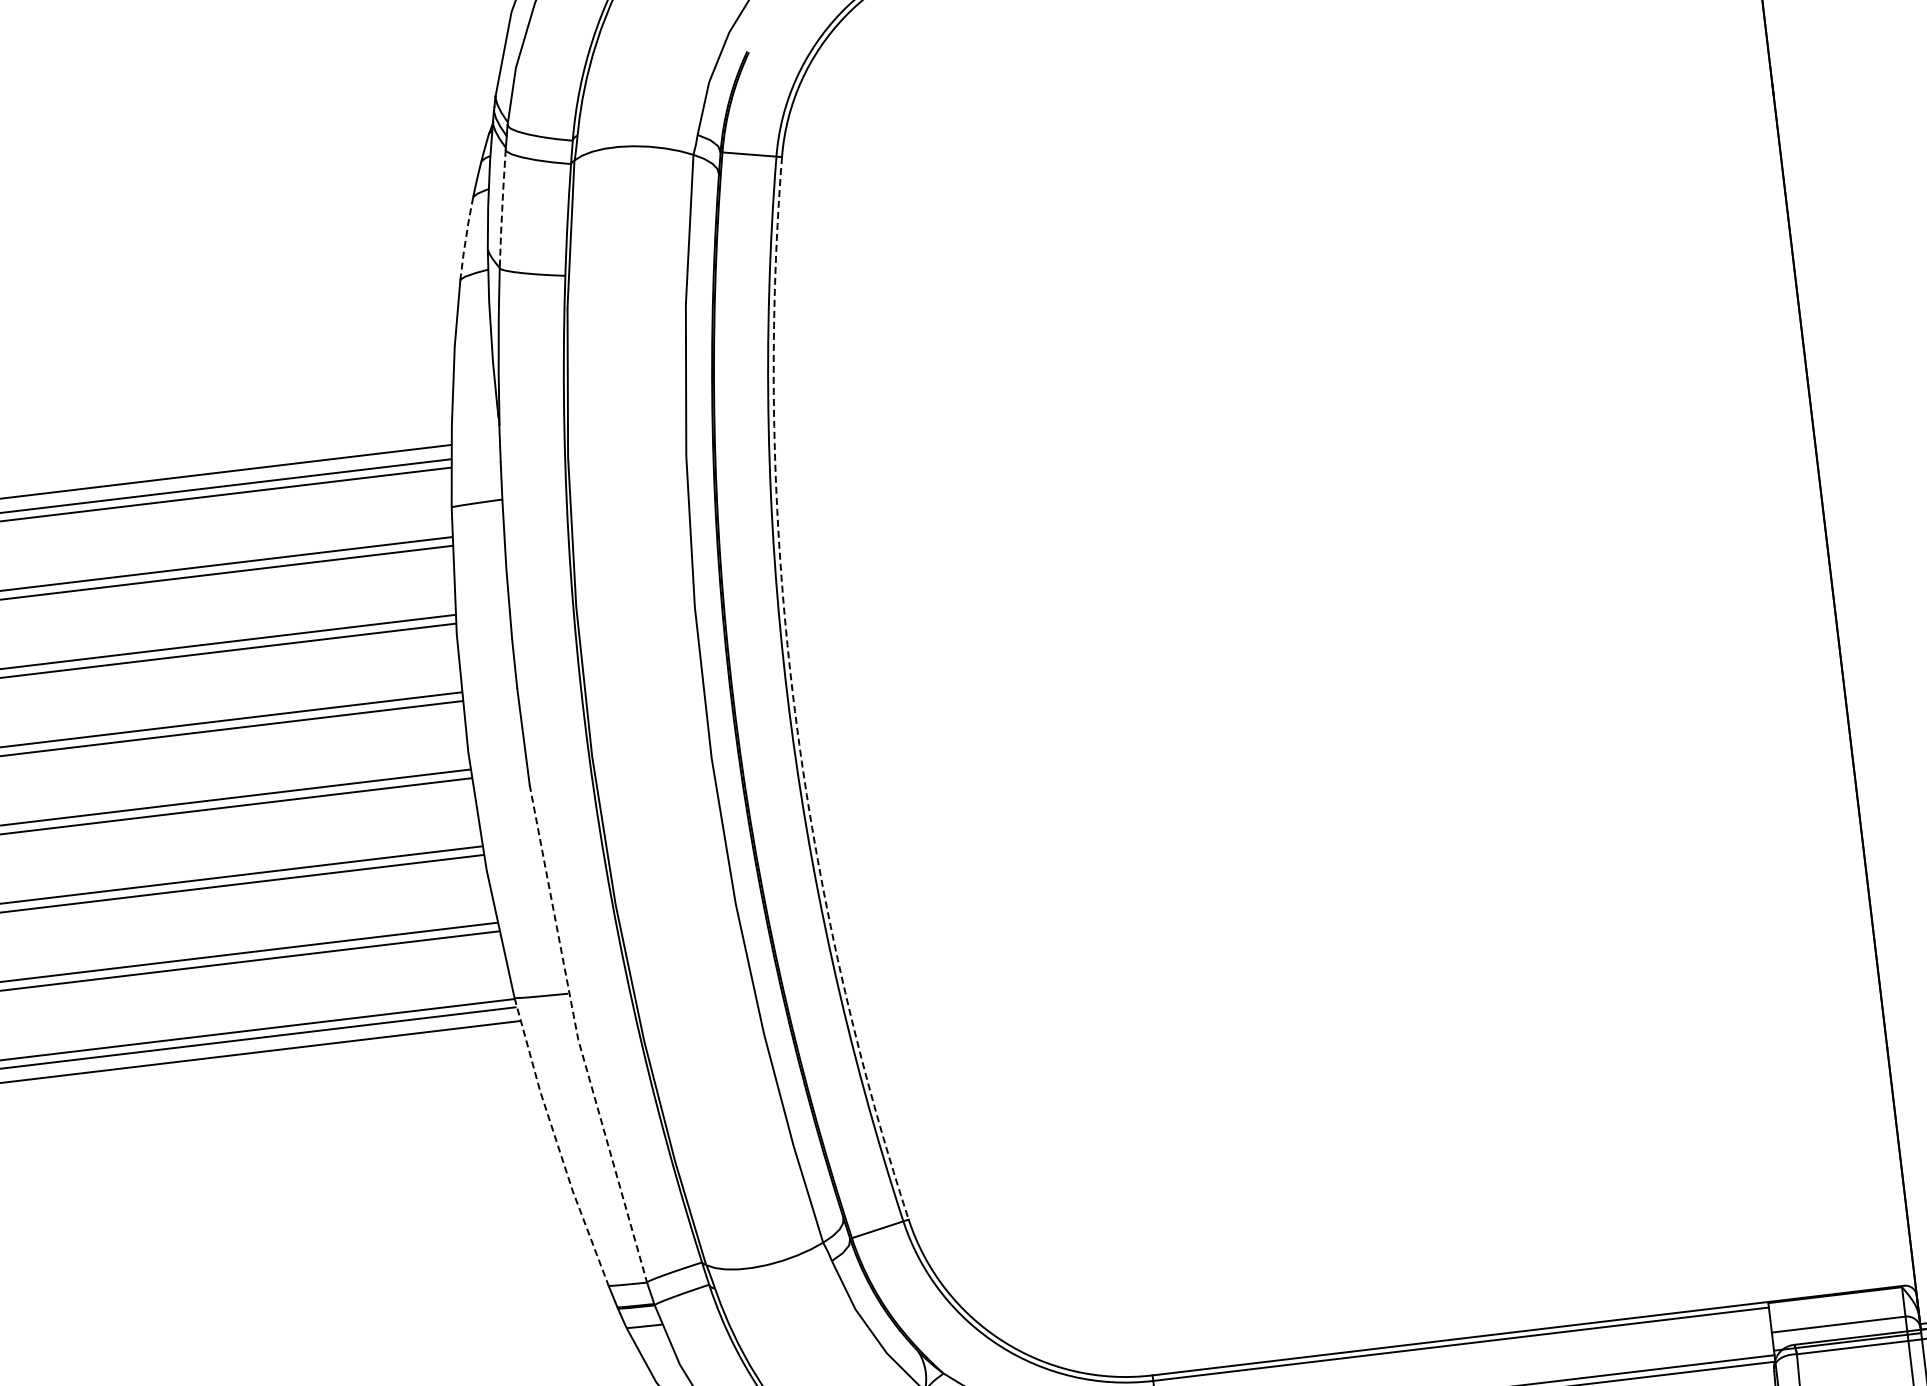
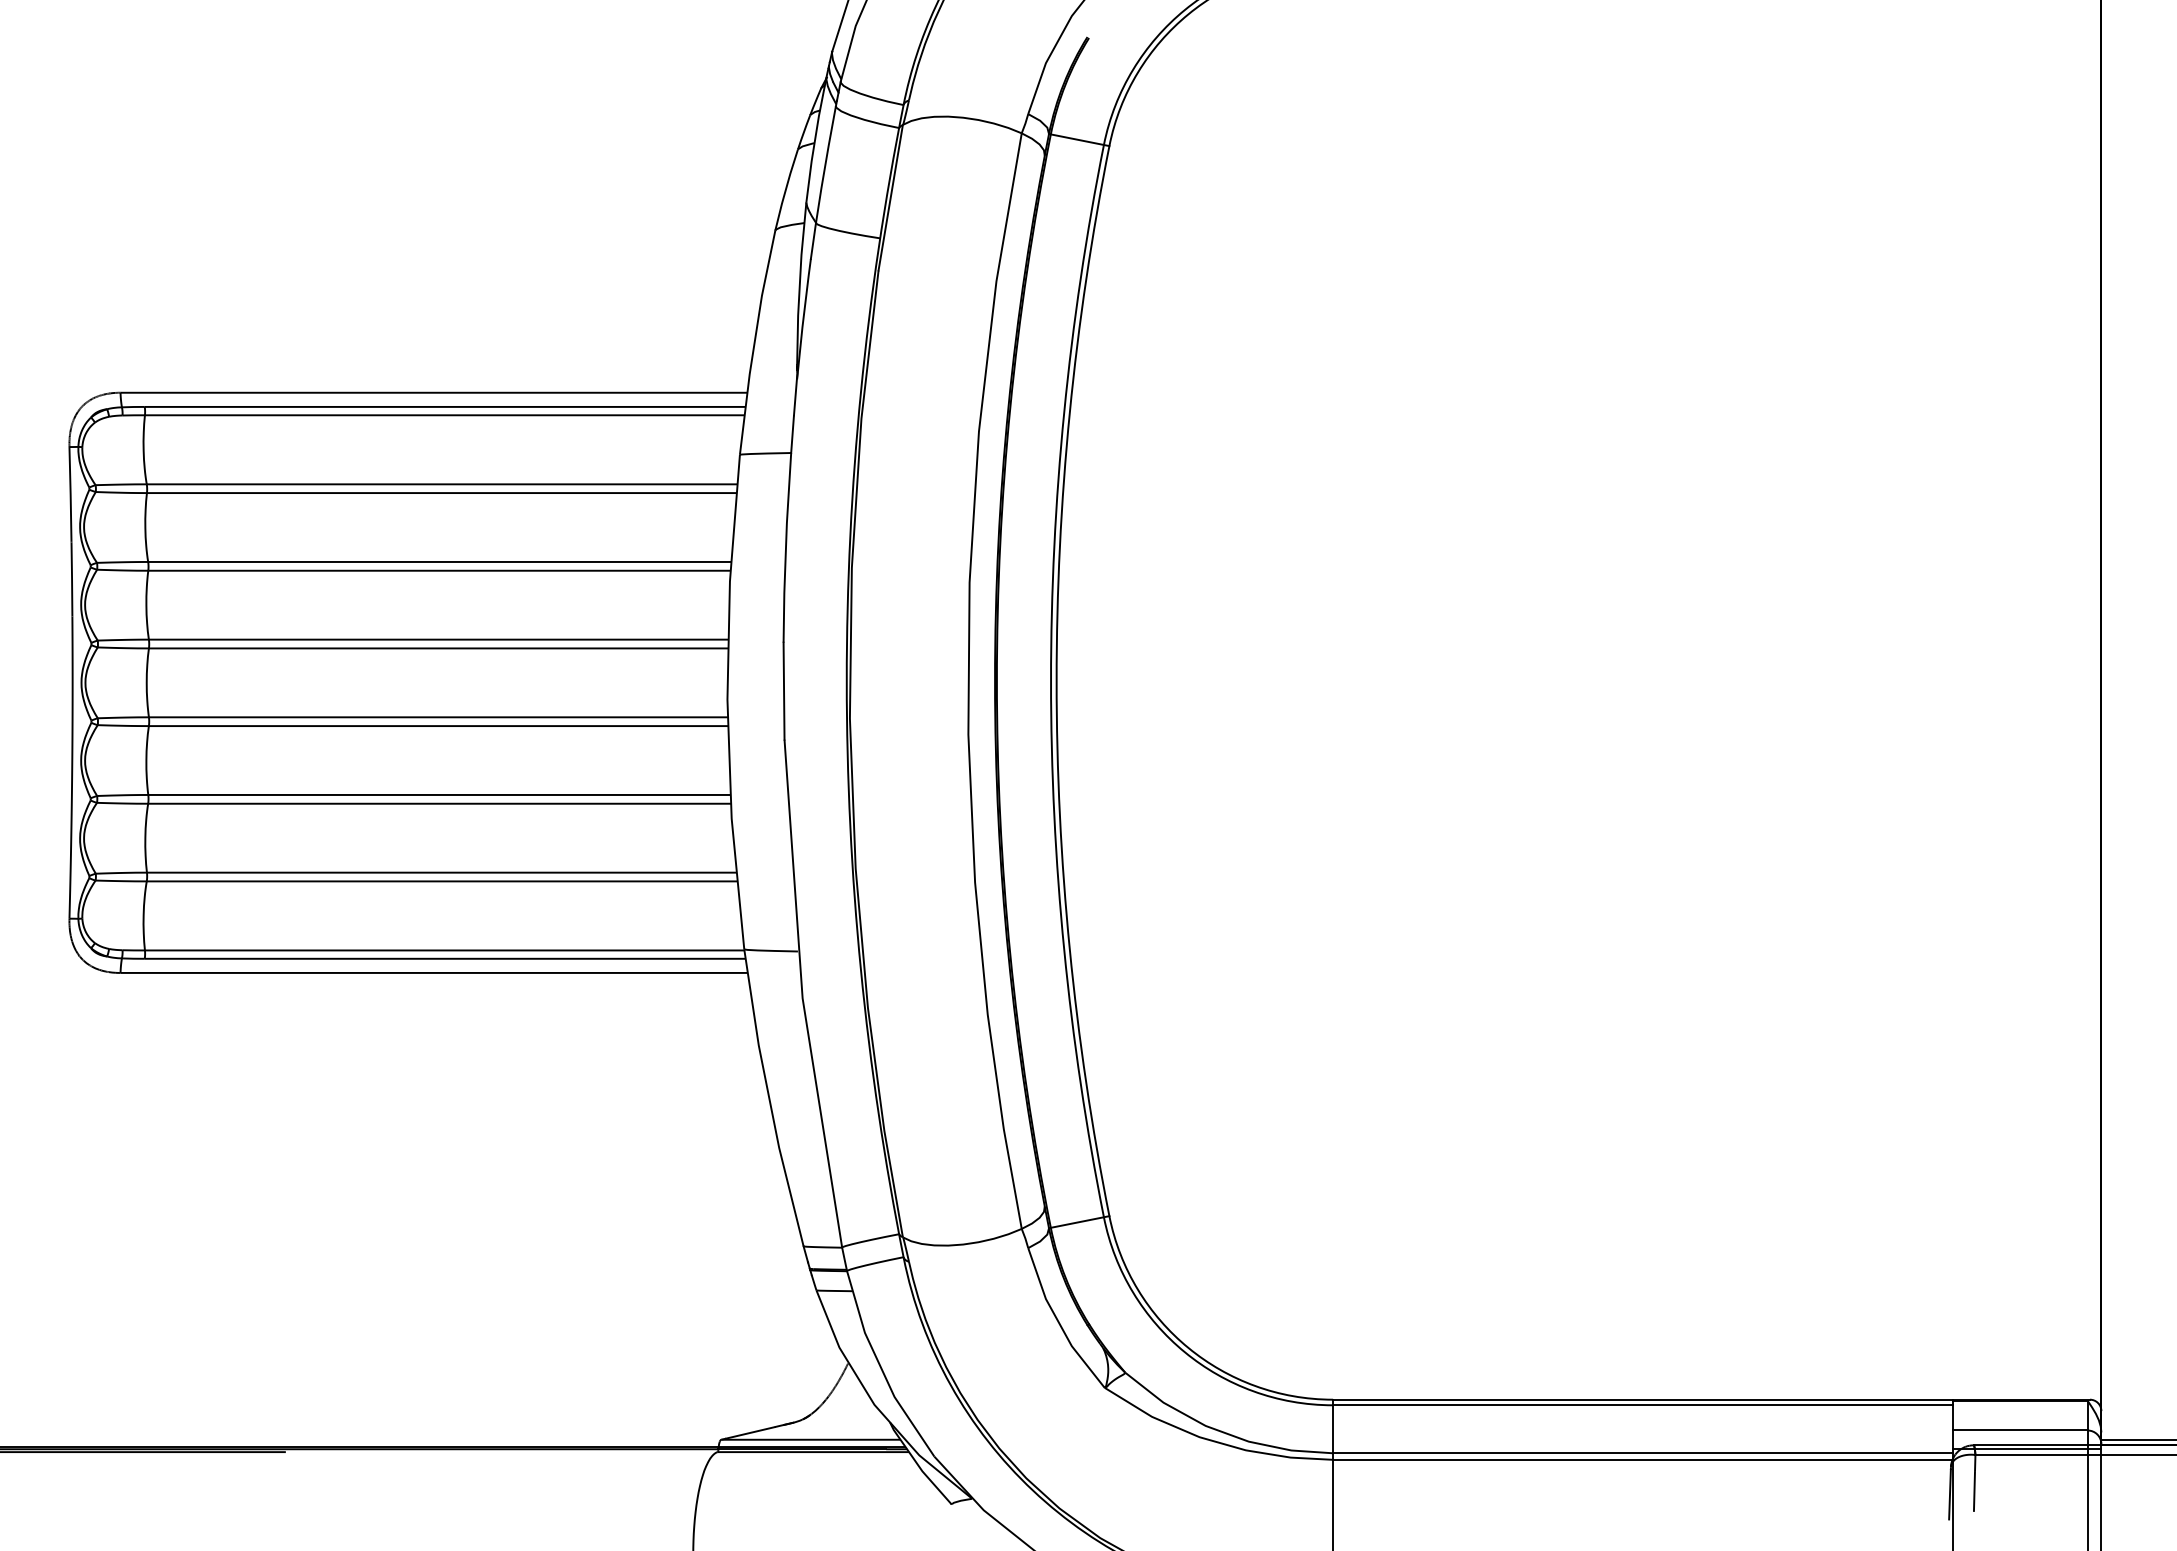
line: (502, 209) -> (825, 165), dashed -> solid
line: (465, 239) -> (785, 190), dashed -> solid
arc: (792, 695) -> (1056, 681), dashed -> solid
line: (577, 1036) -> (802, 995), dashed -> solid
line: (557, 1144) -> (769, 1099), dashed -> solid

